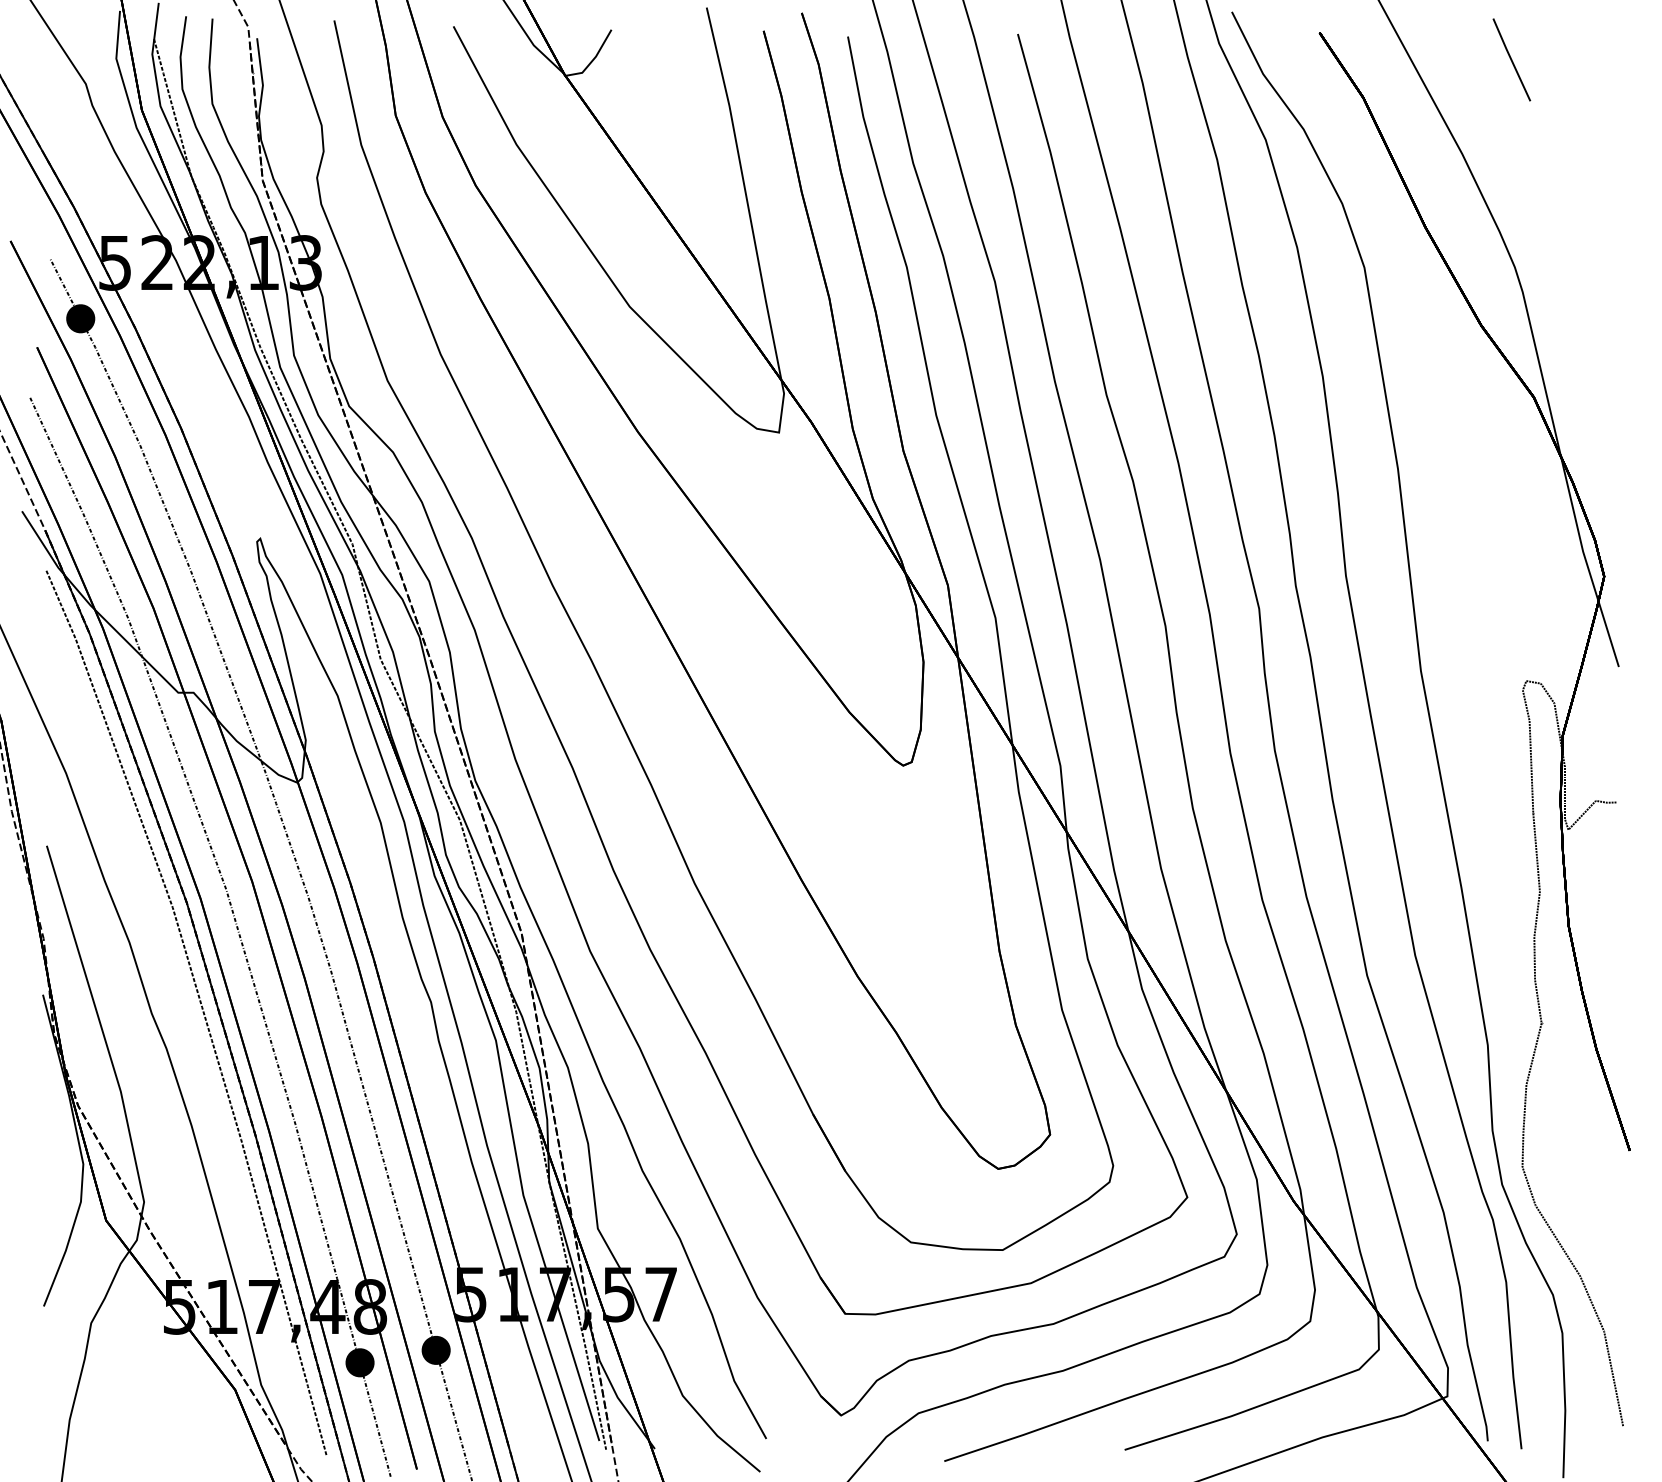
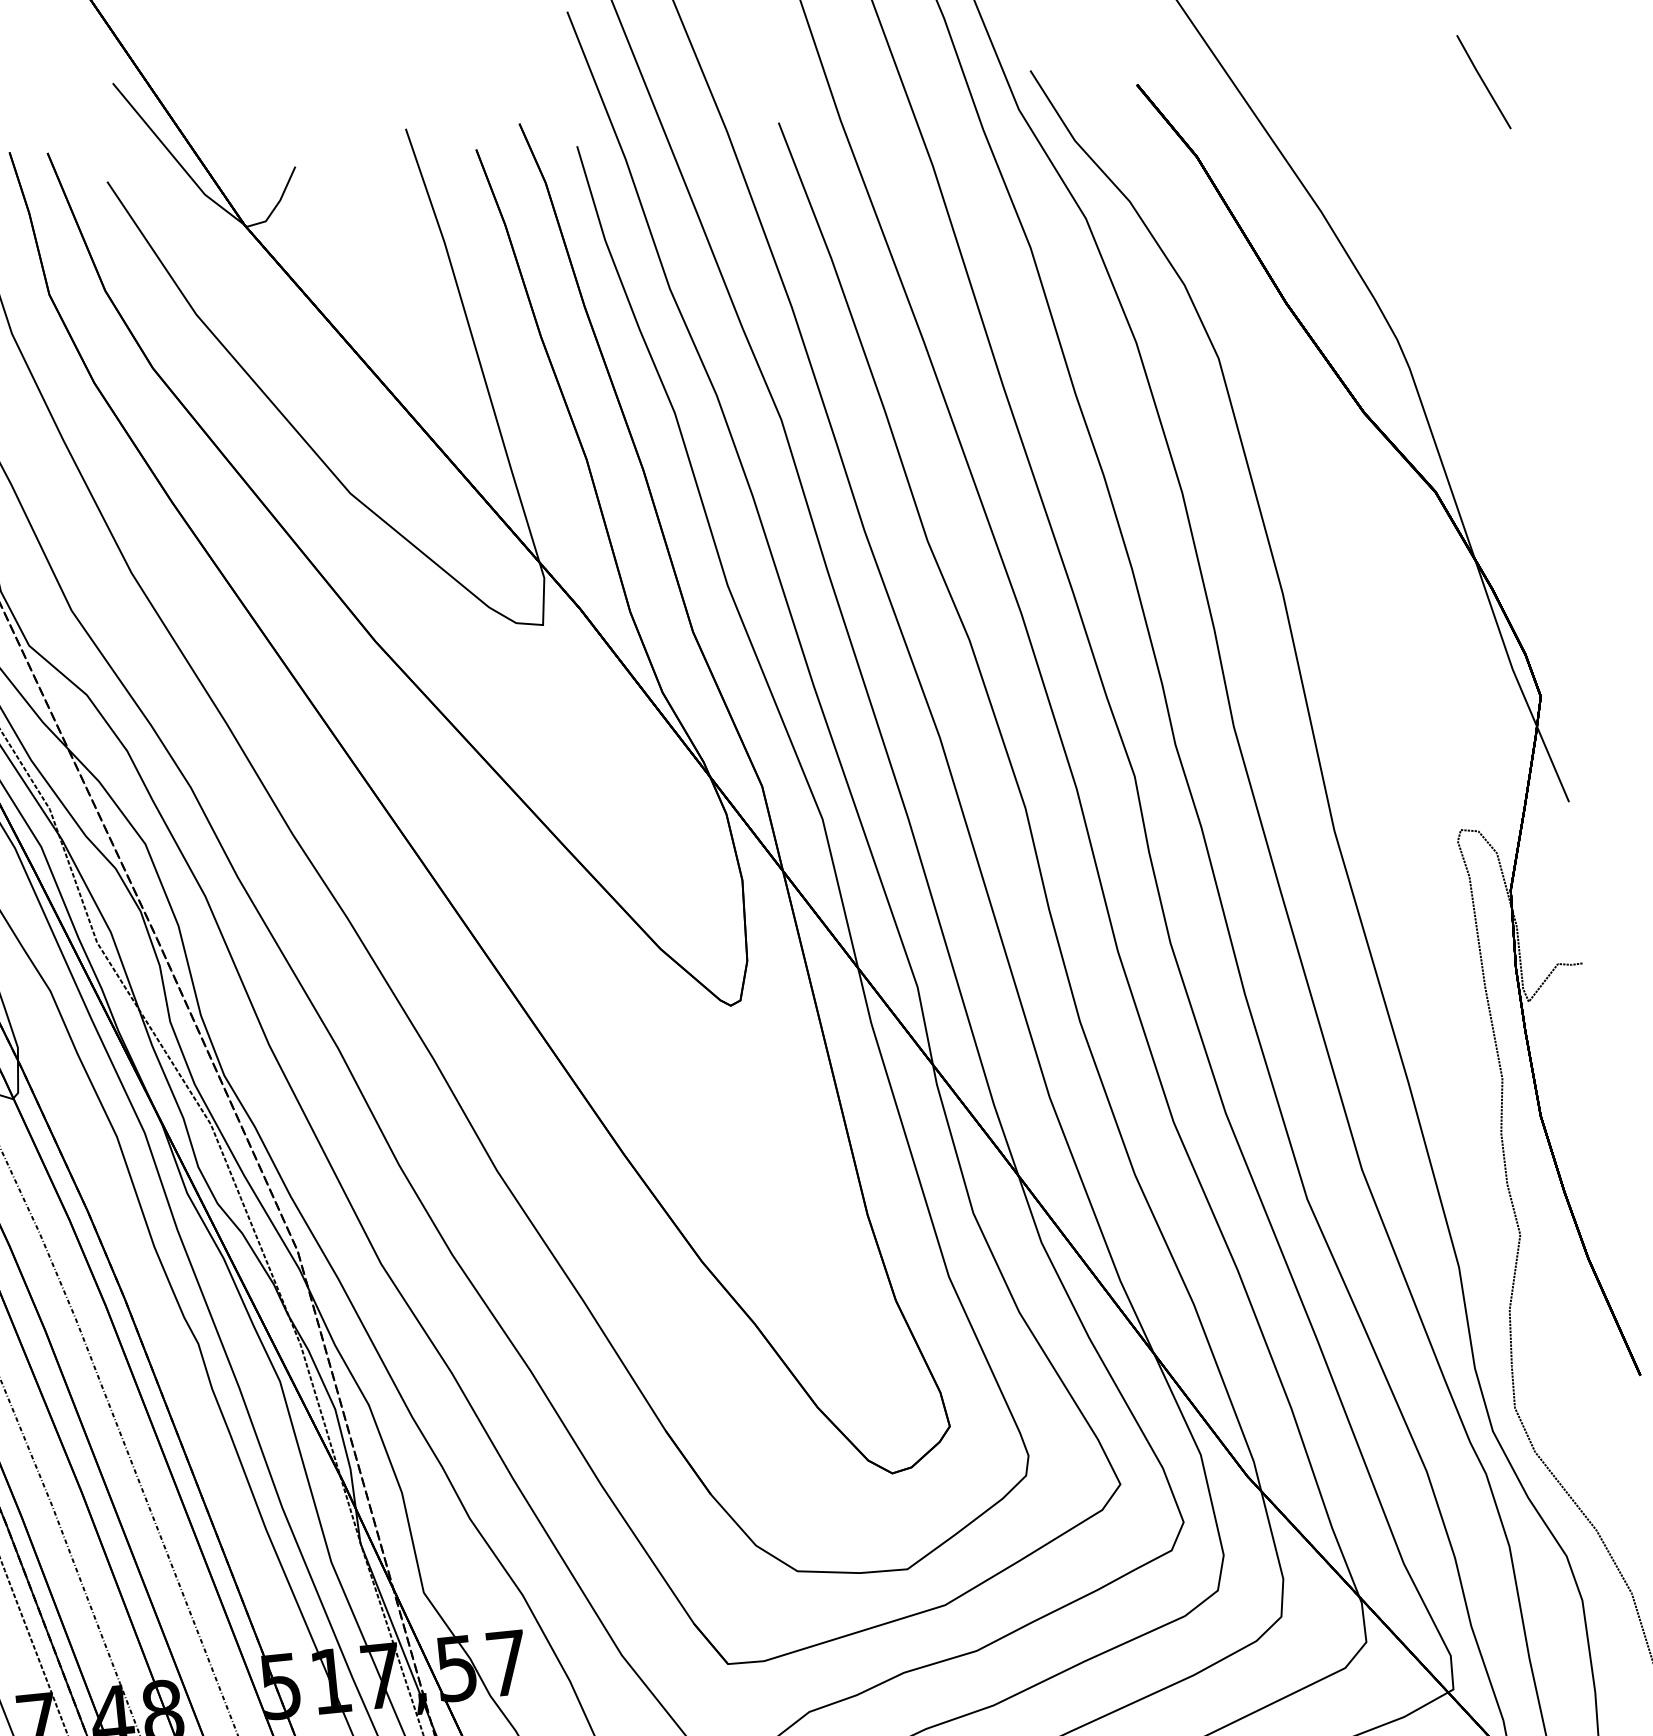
line: (1511, 59) -> (1483, 81), moved

